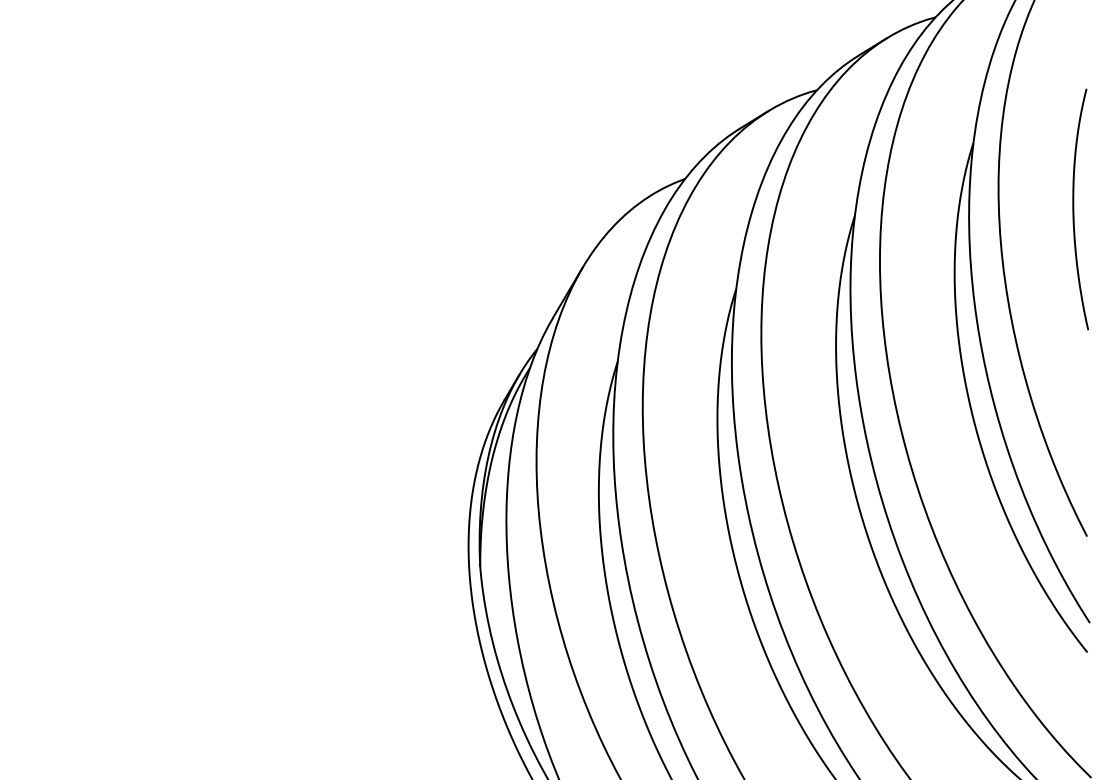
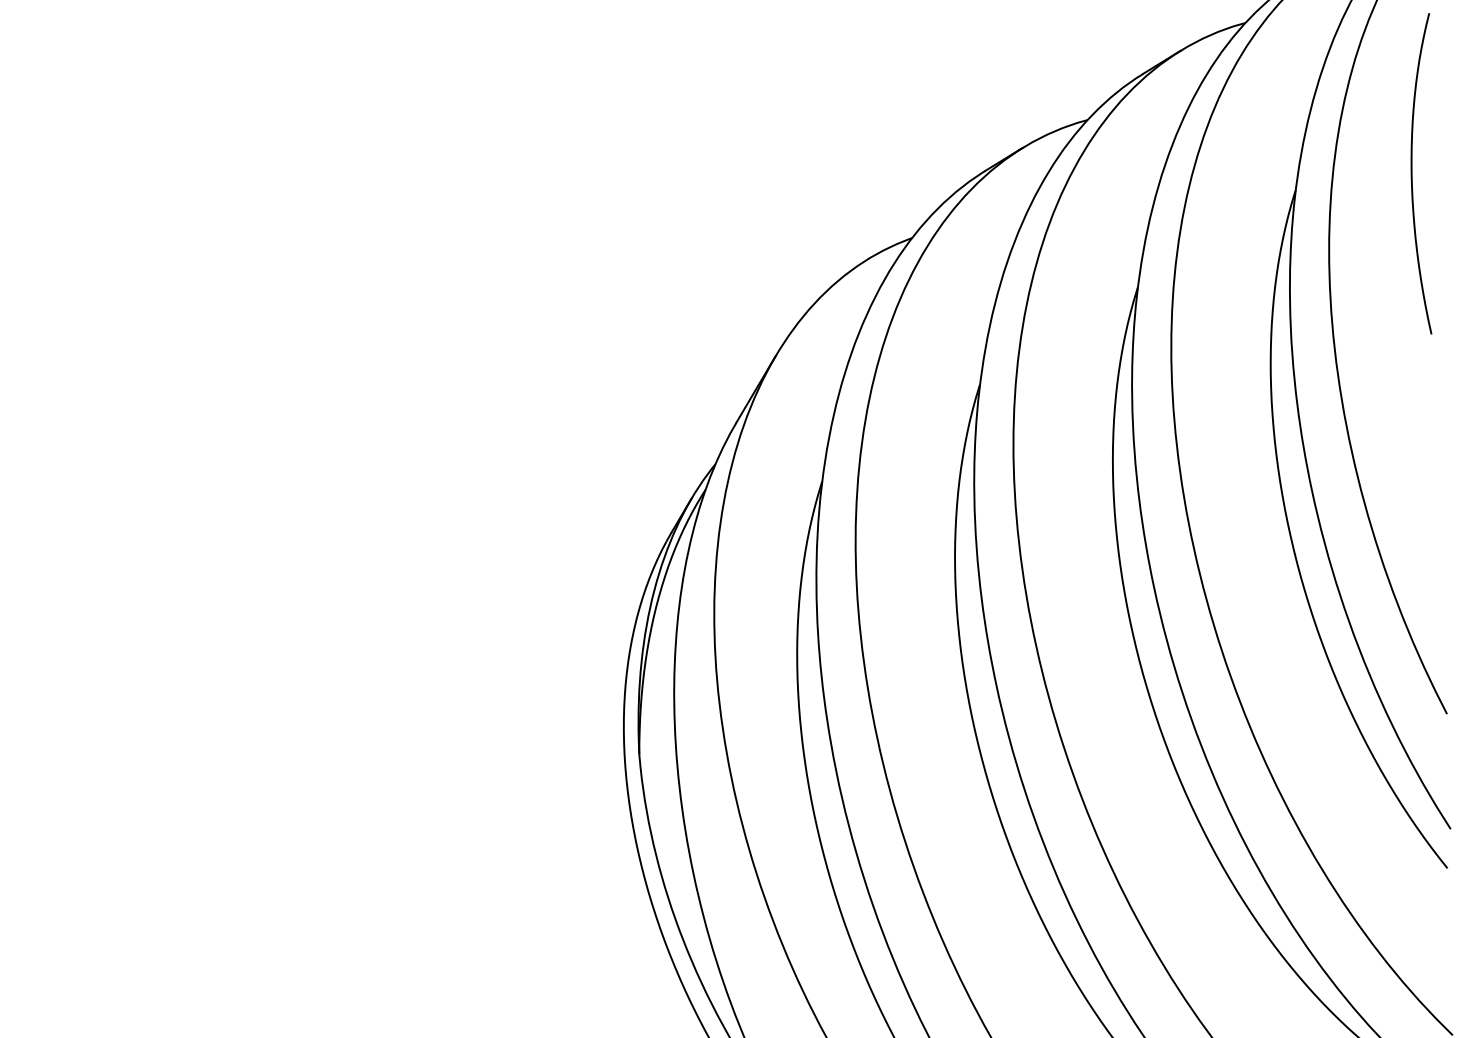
curve: (1073, 209) -> (1412, 173), moved

